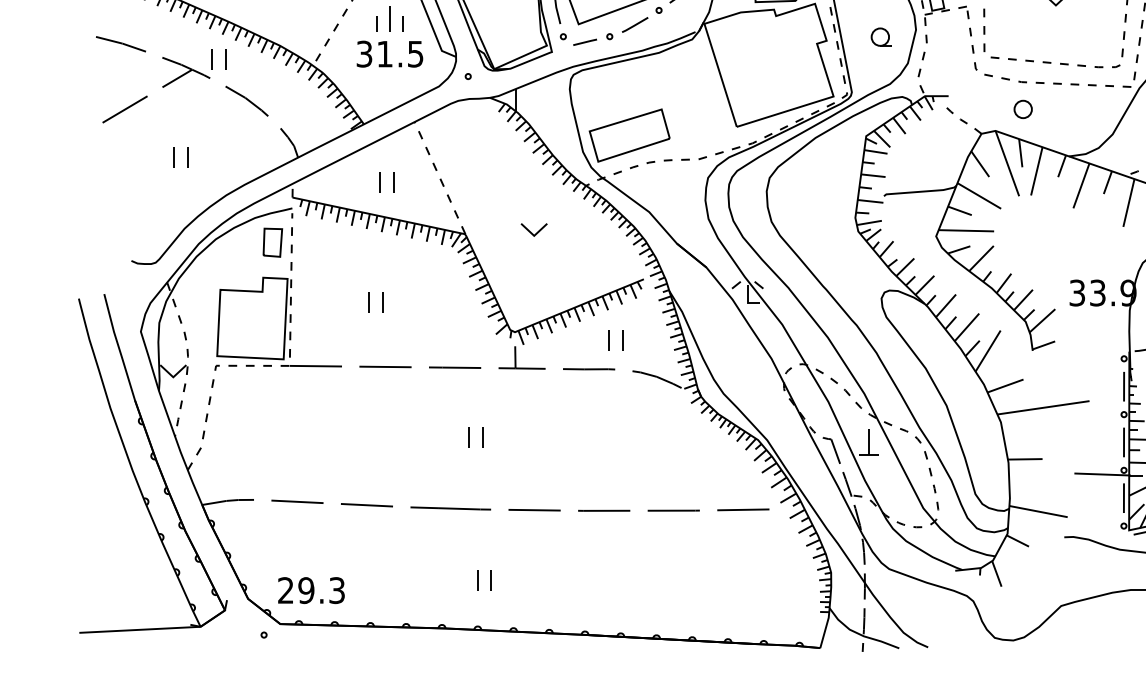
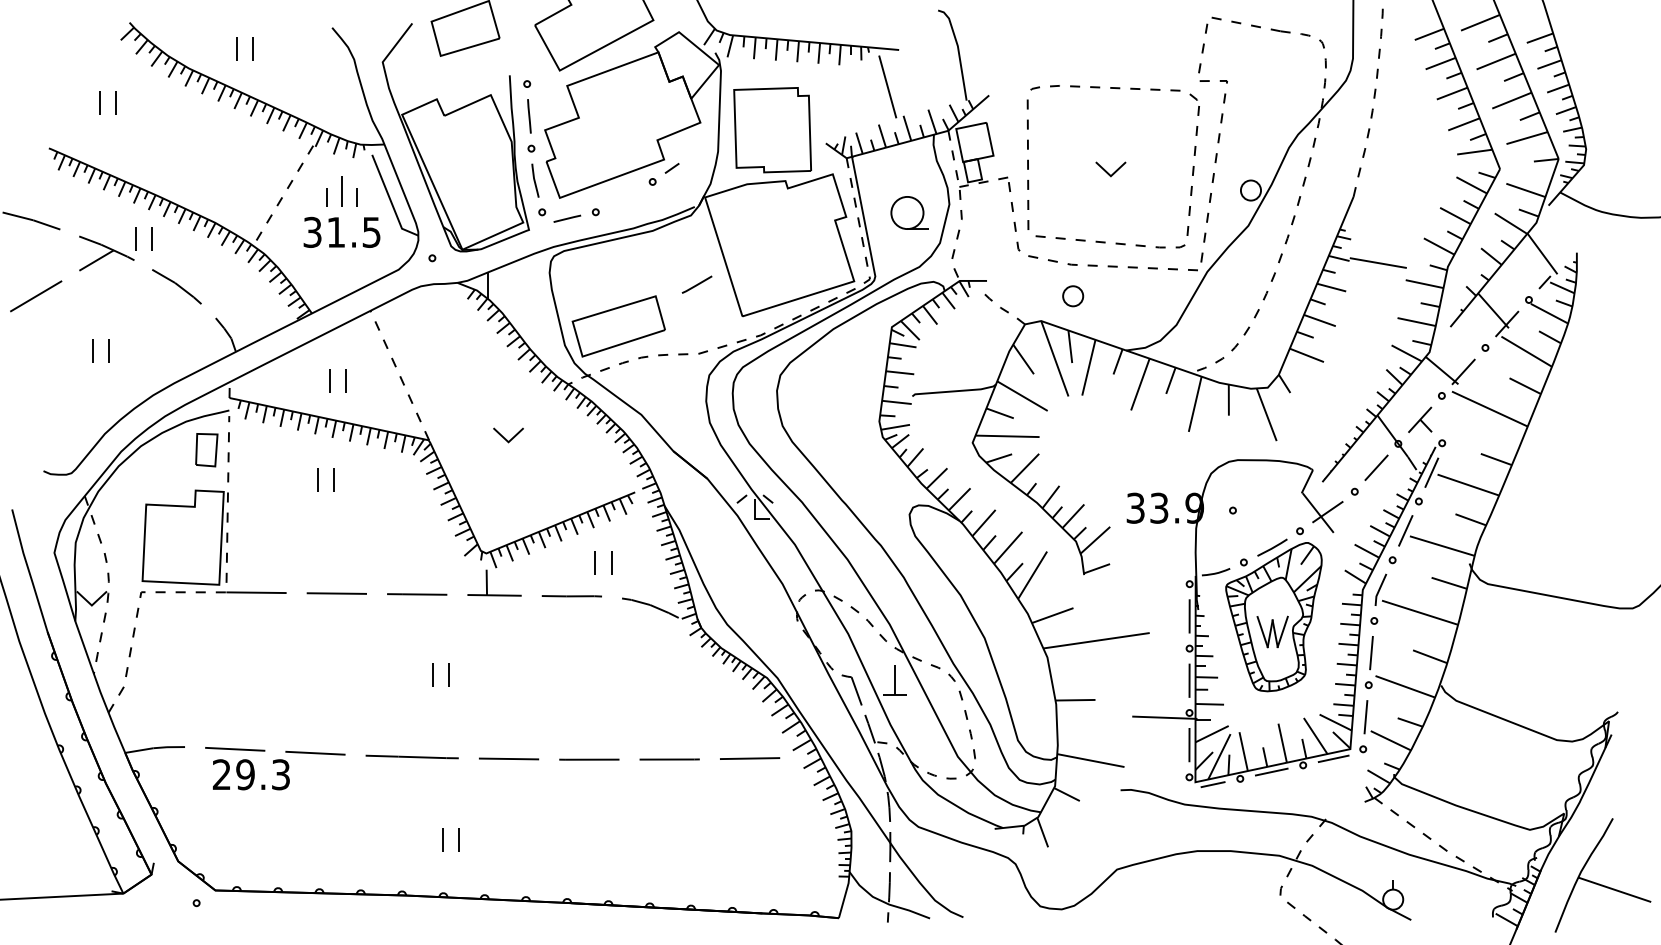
line: (634, 24) -> (696, 284), moved
part: (881, 36) -> (909, 212), size x1.6
part: (369, 301) -> (318, 479), moved
text: (311, 590) -> (251, 774), moved

